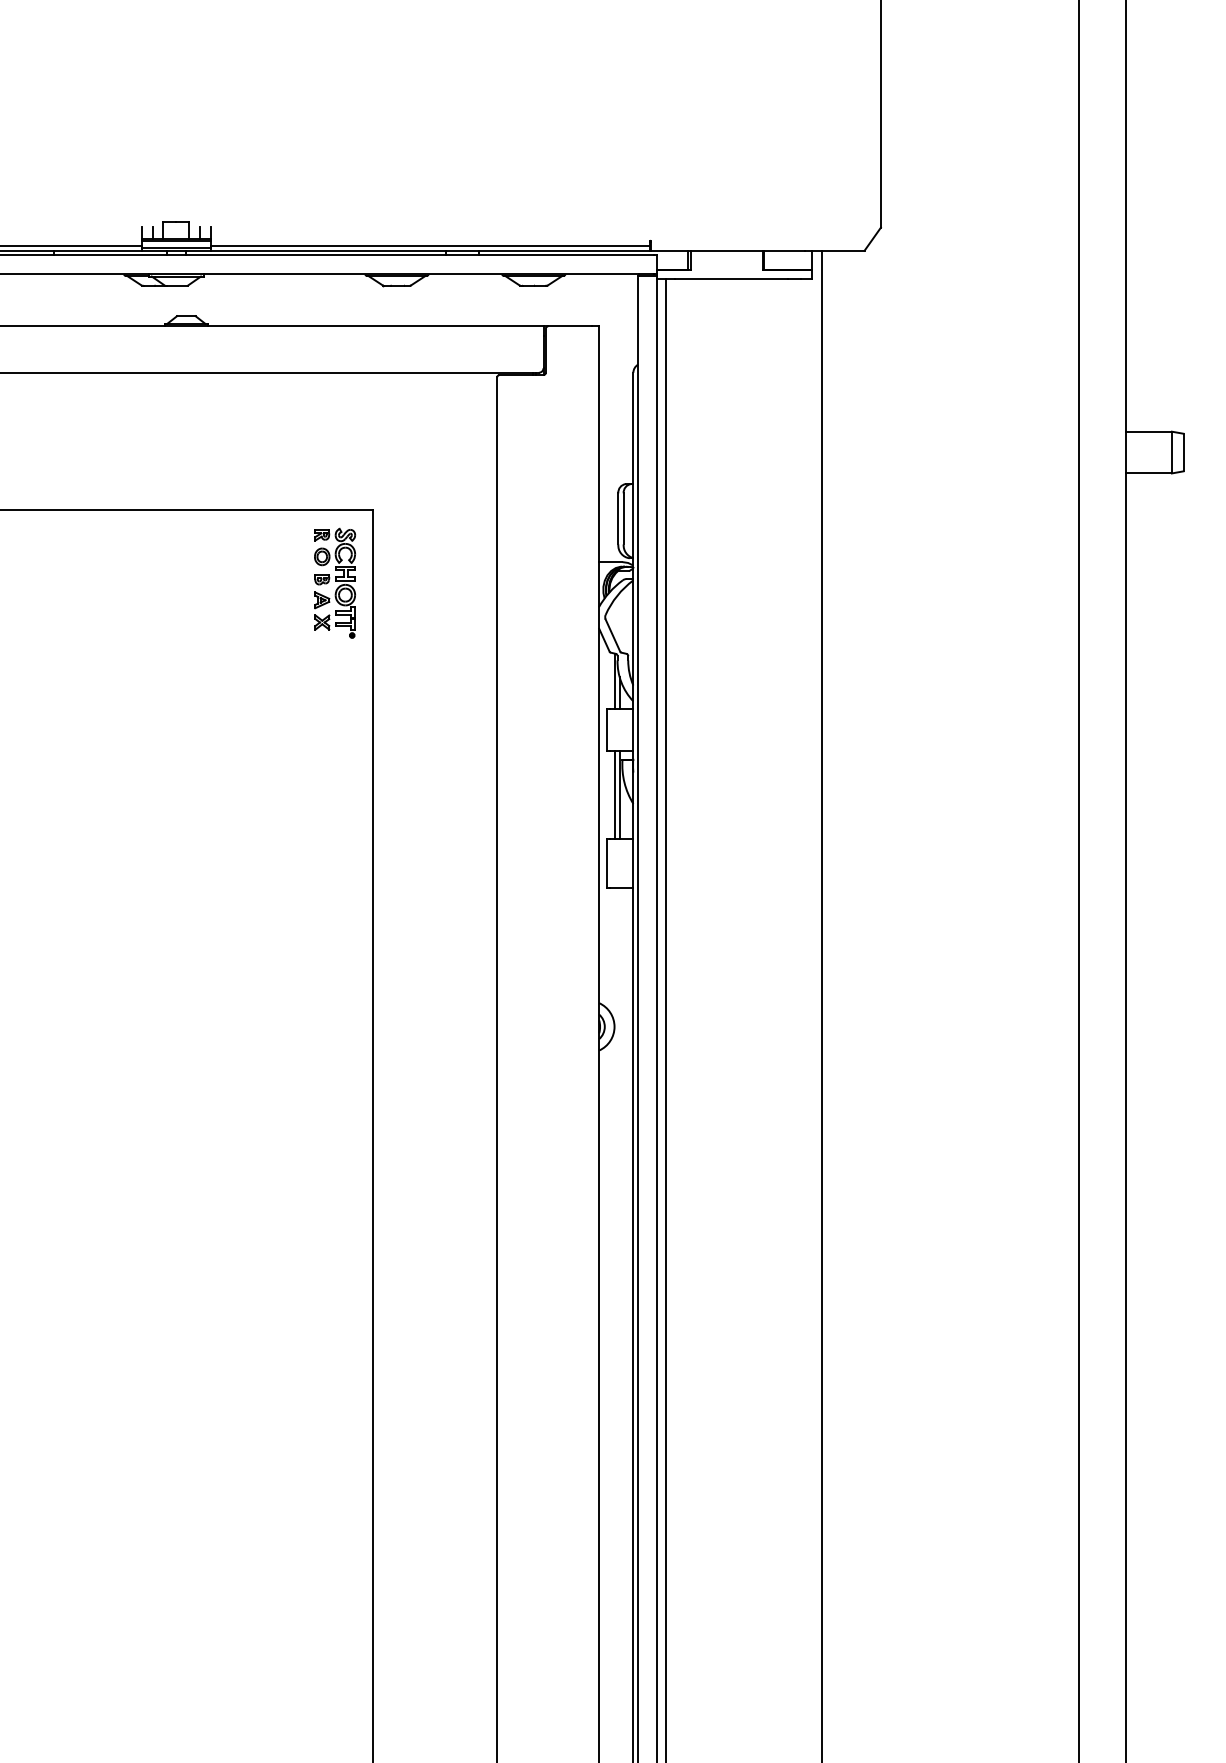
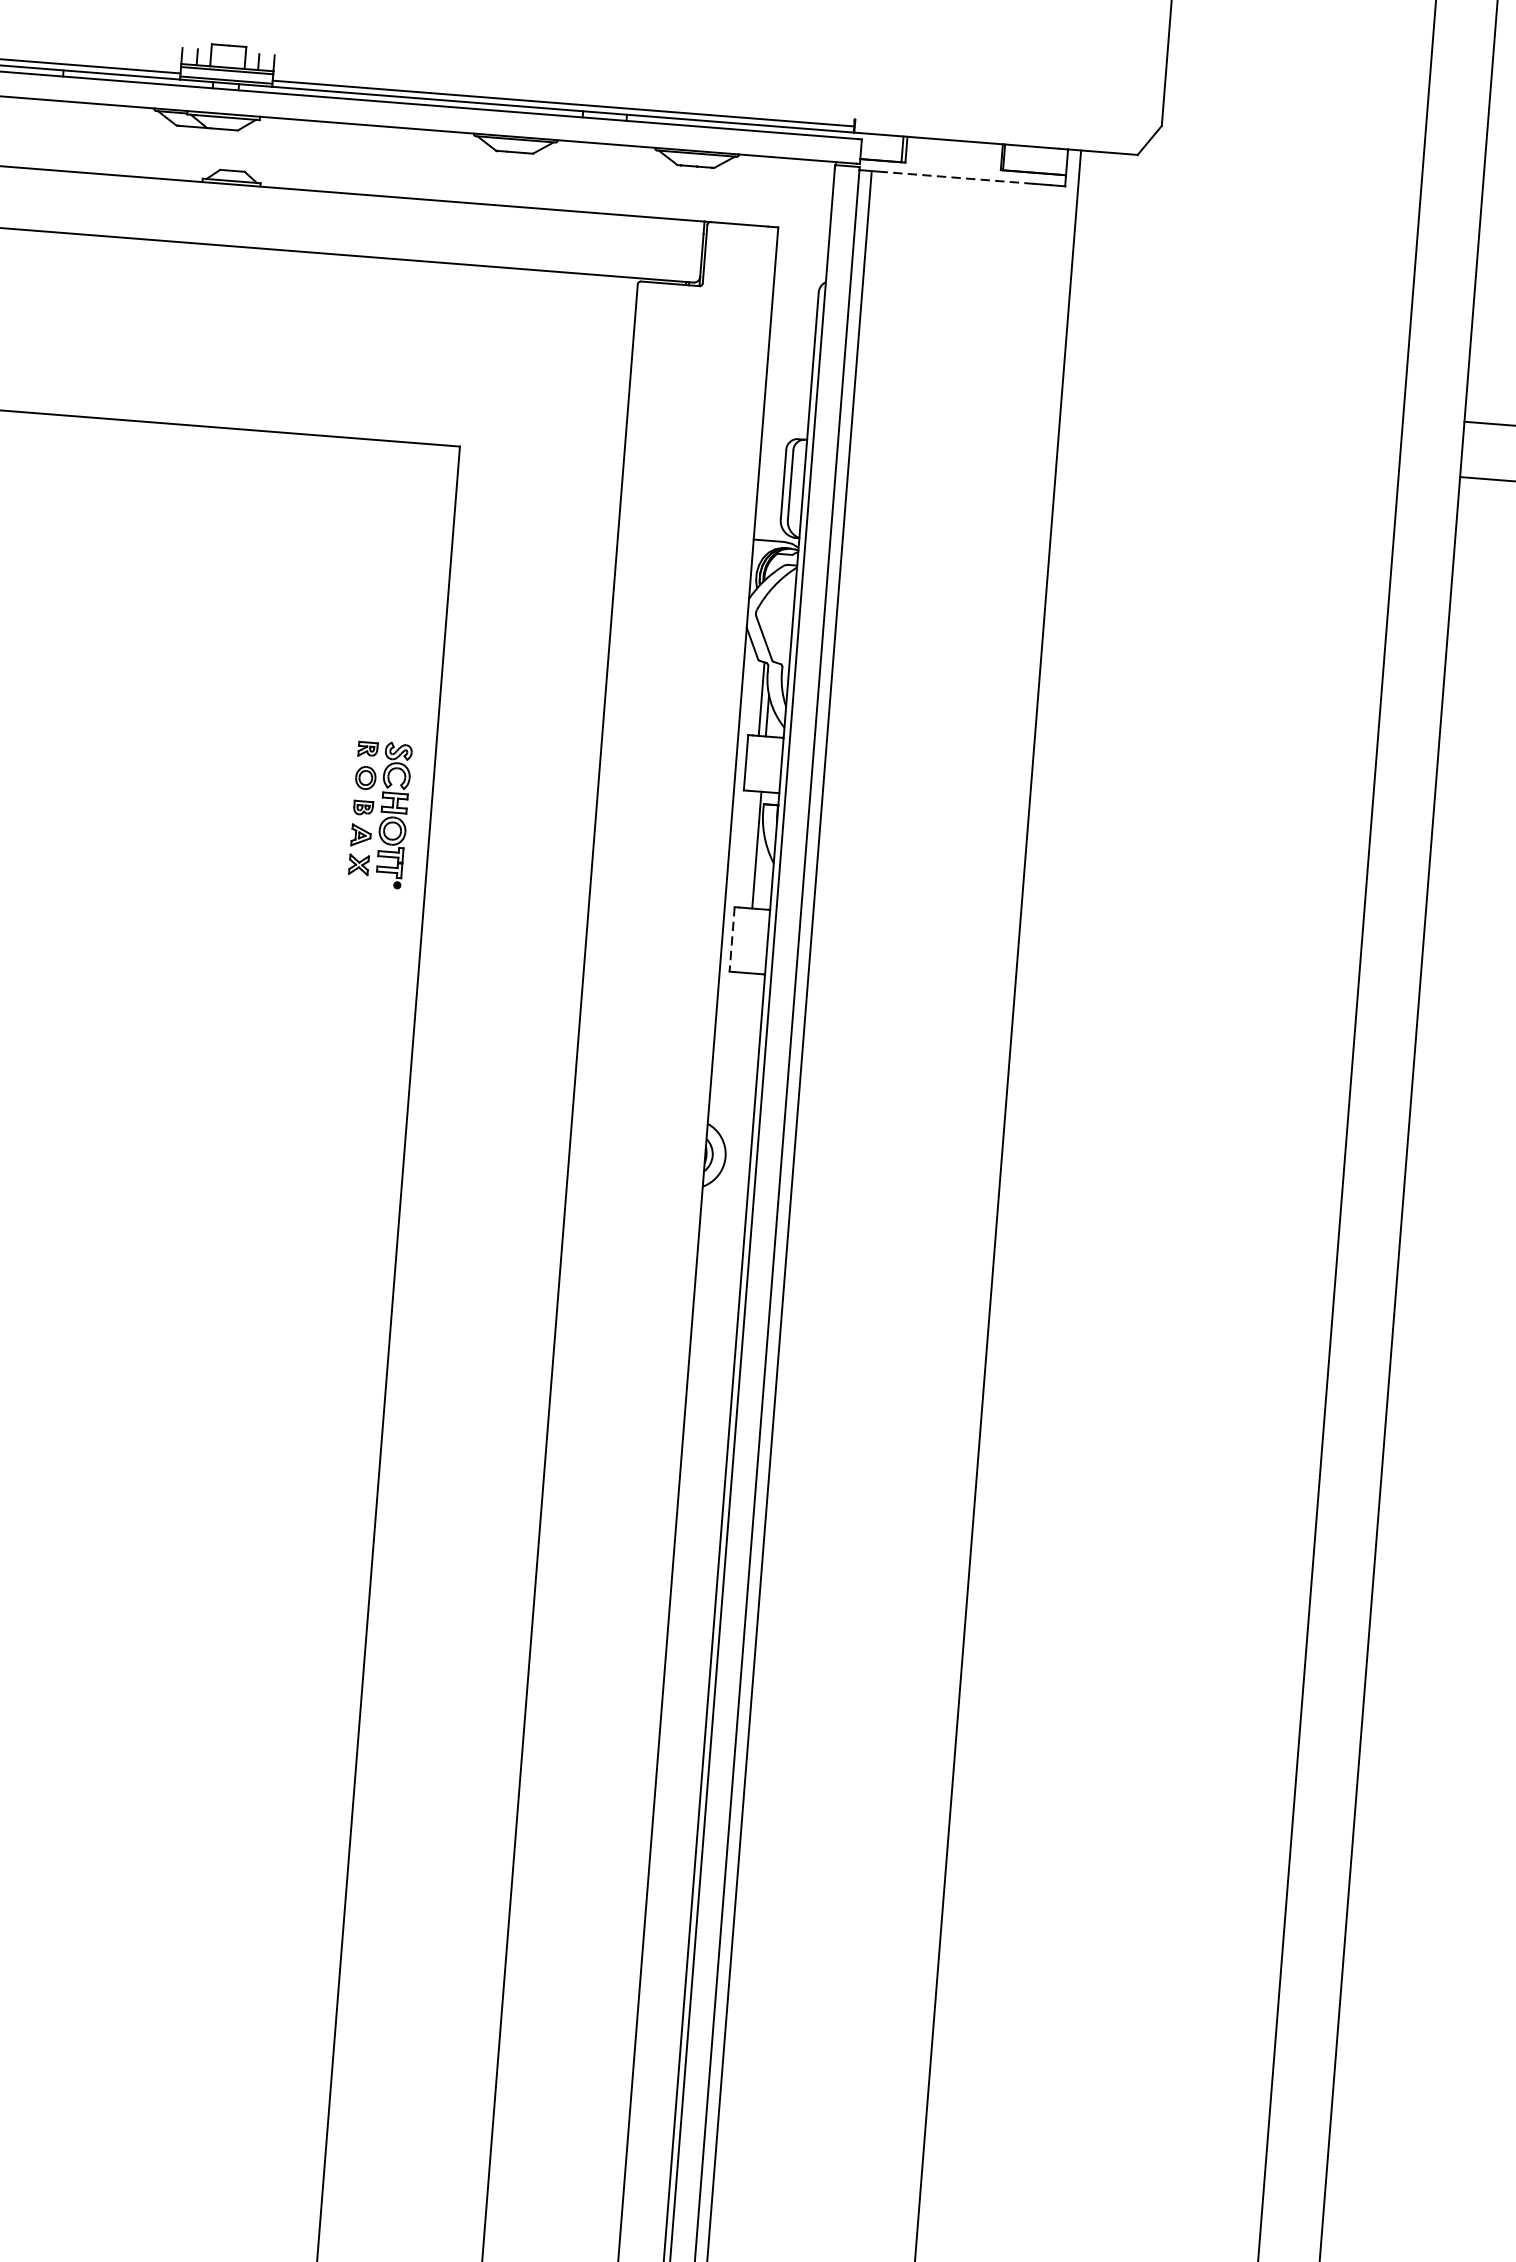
line: (731, 278) -> (958, 177), solid -> dashed
part: (334, 582) -> (379, 813), moved
line: (614, 794) -> (749, 849), removed
line: (606, 863) -> (731, 939), solid -> dashed

